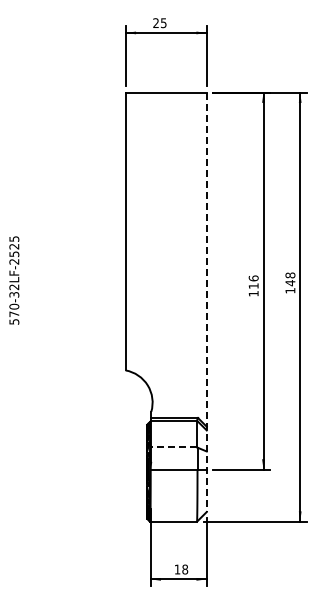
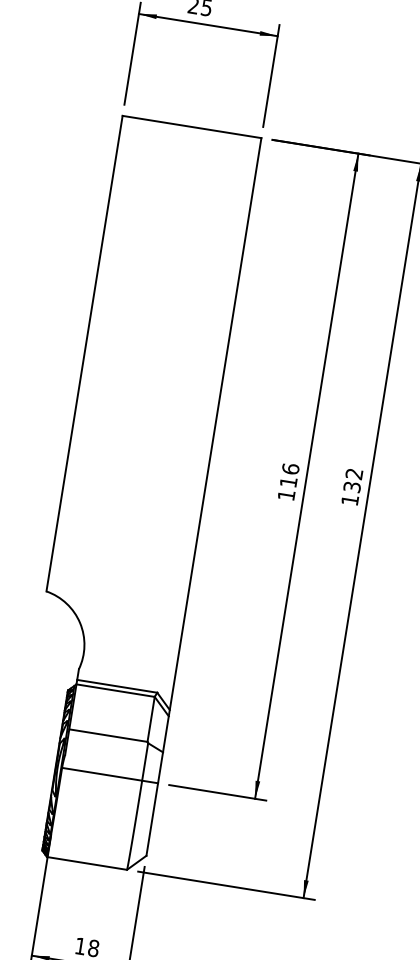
text: (290, 279) -> (353, 480), 148 -> 132
line: (206, 302) -> (203, 497), dashed -> solid
line: (174, 446) -> (109, 734), dashed -> solid

